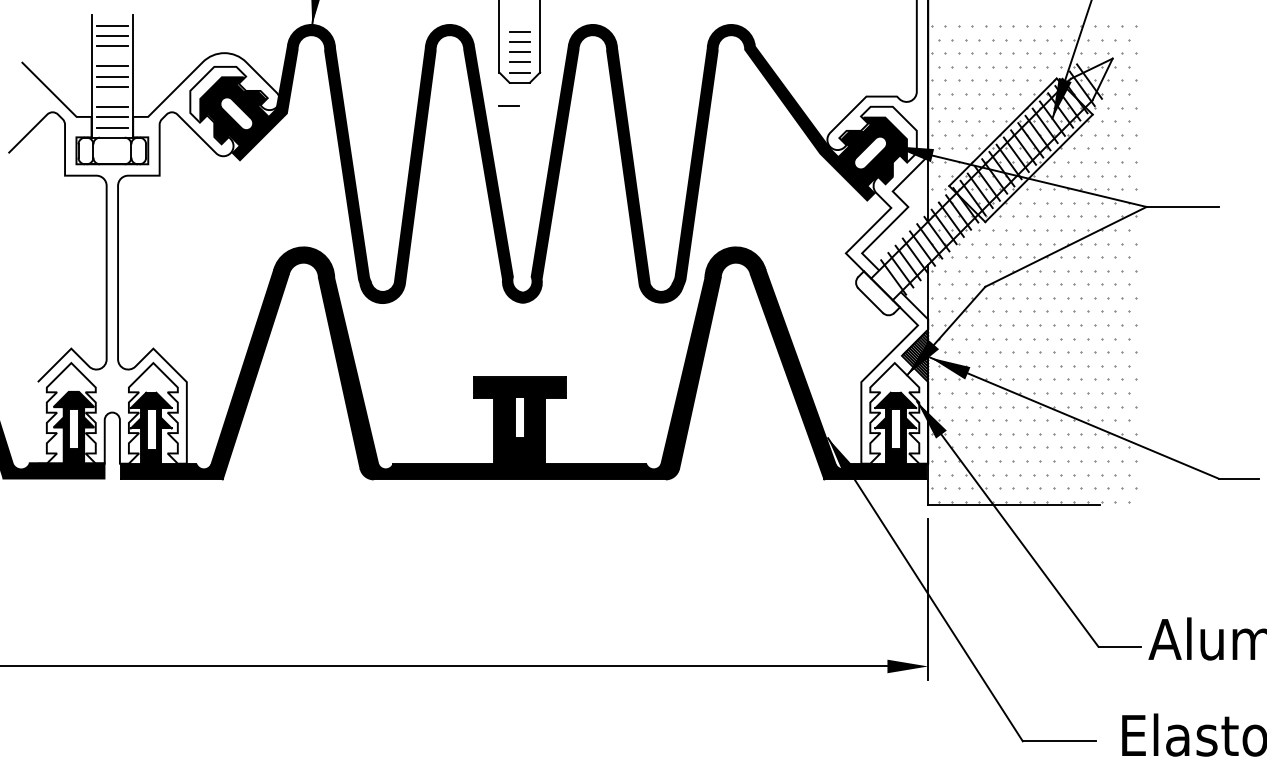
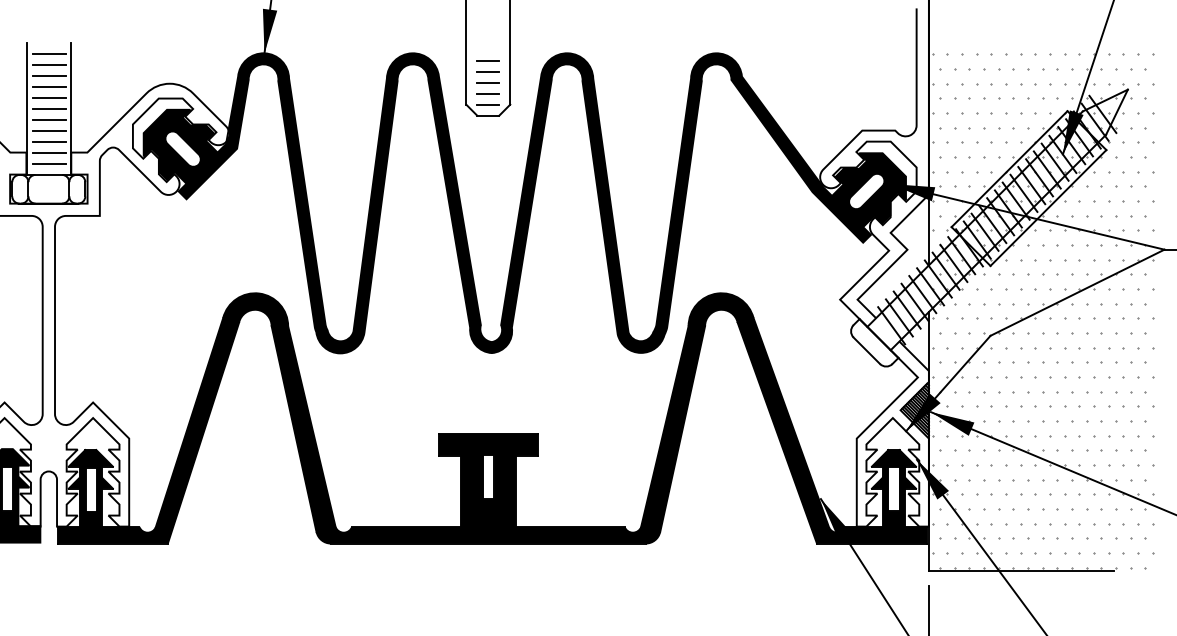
line: (112, 56) -> (48, 87), added
line: (112, 96) -> (48, 130), added
line: (508, 105) -> (476, 140), removed

